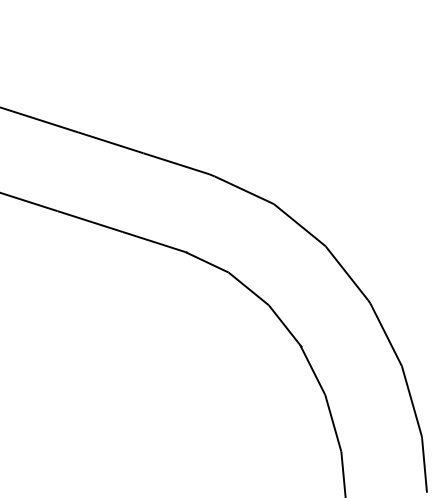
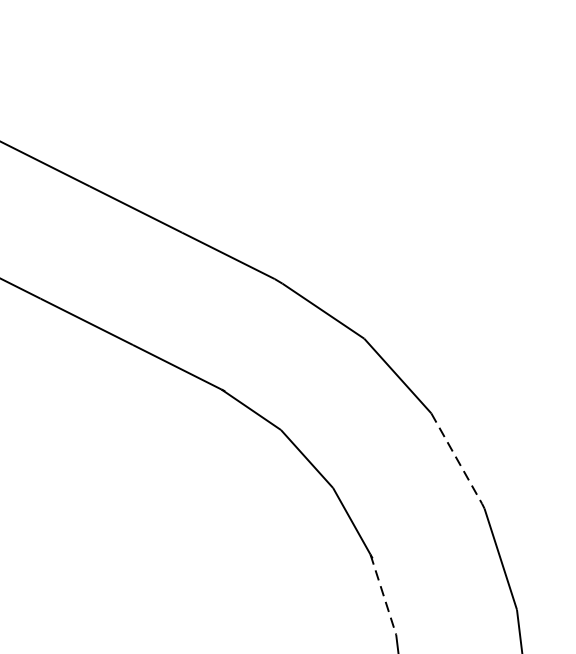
line: (347, 273) -> (457, 459), solid -> dashed
line: (312, 370) -> (382, 595), solid -> dashed

